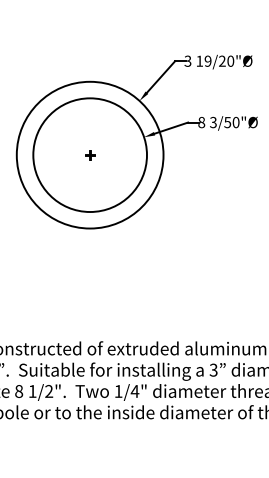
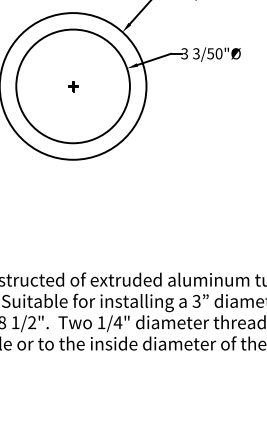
text: (201, 122) -> (184, 53), 8 -> 3

